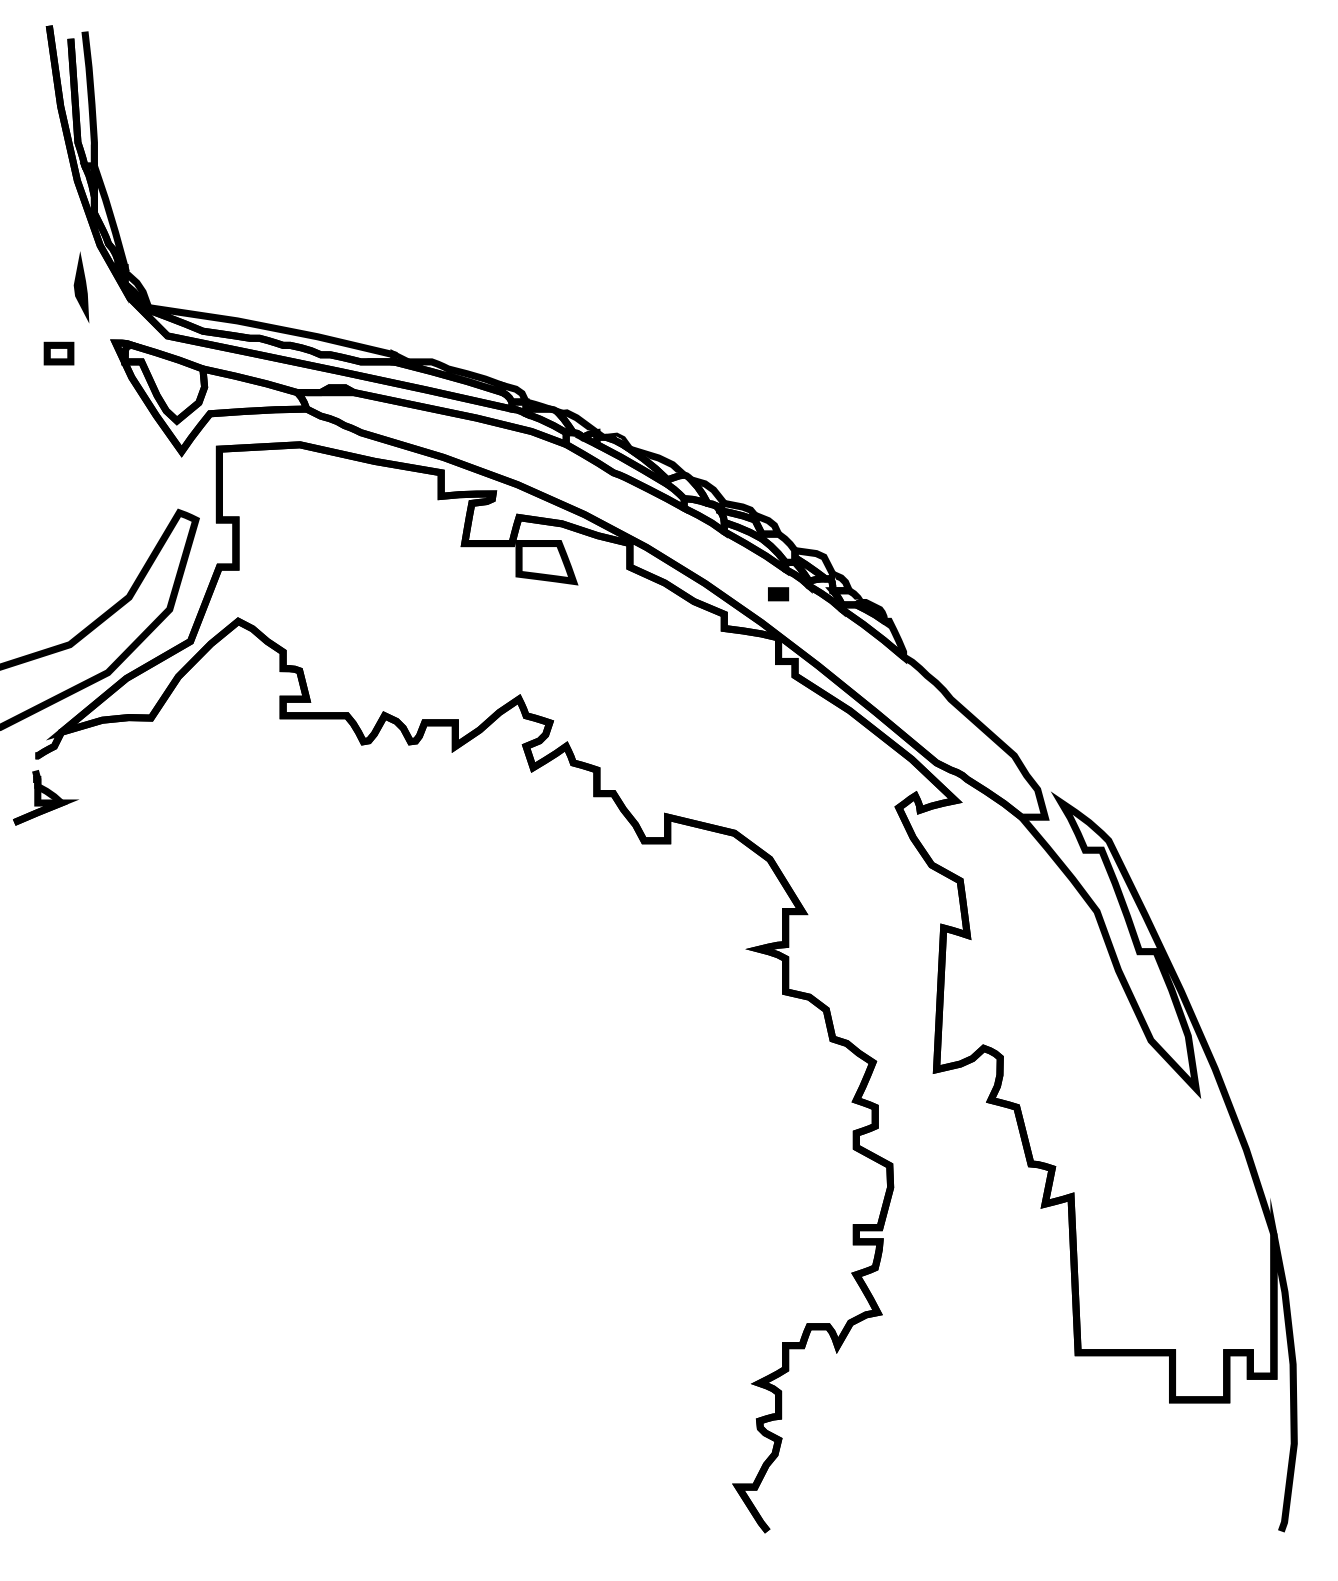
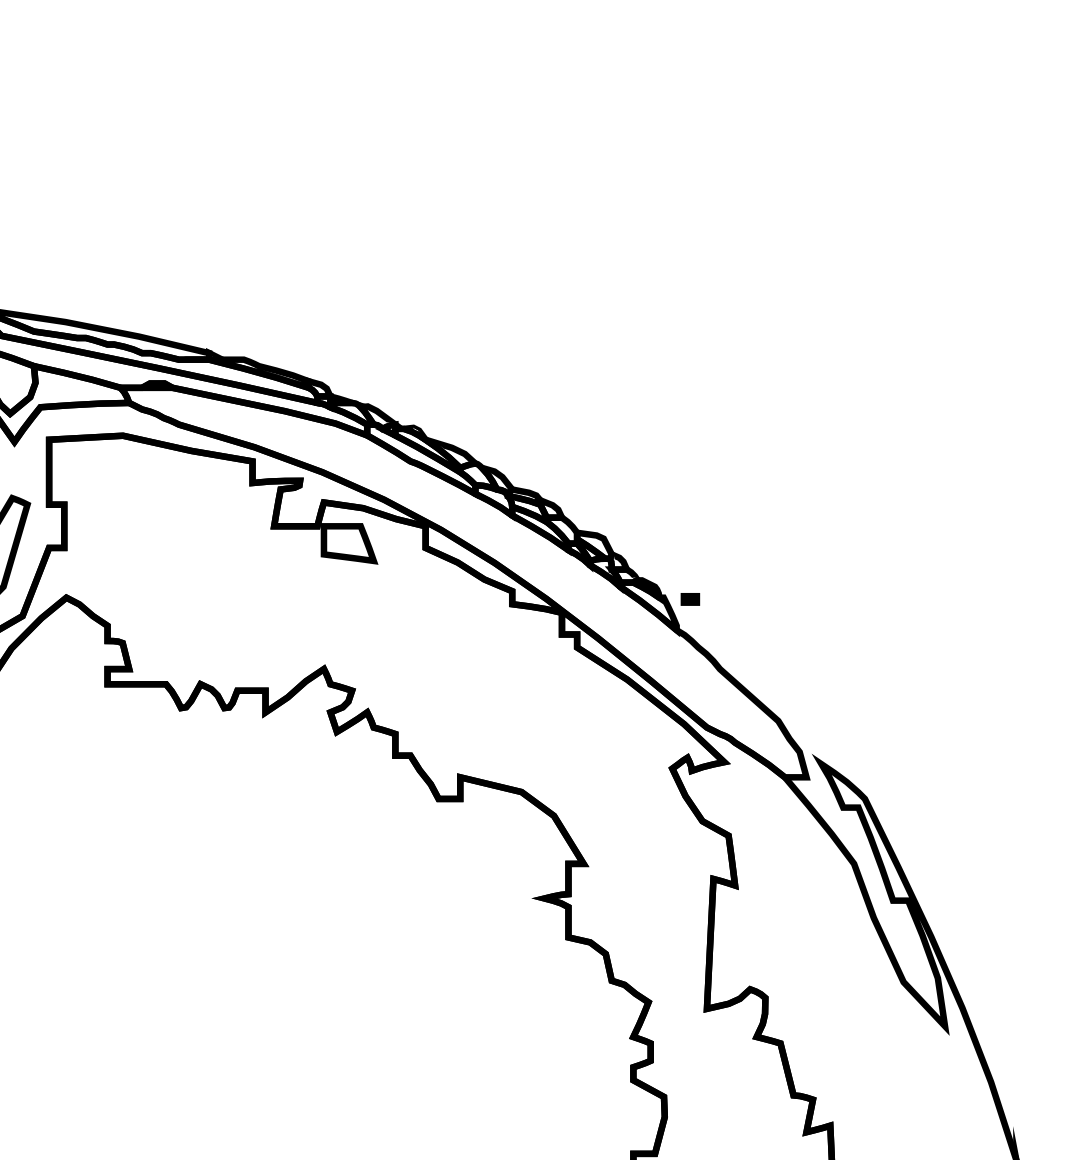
part: (778, 594) -> (690, 599), moved

